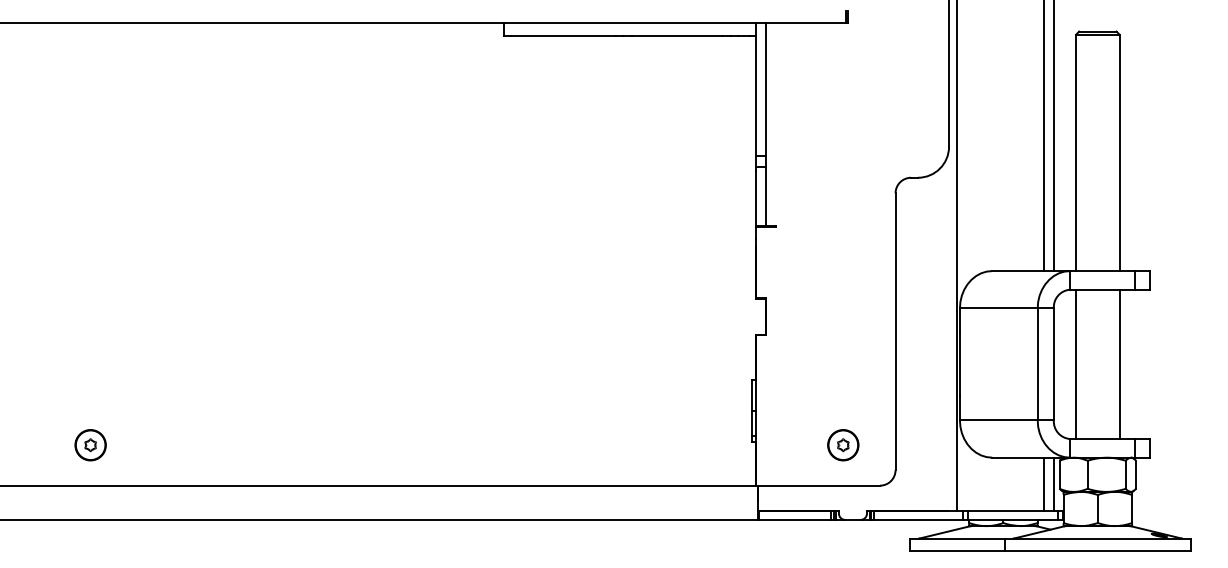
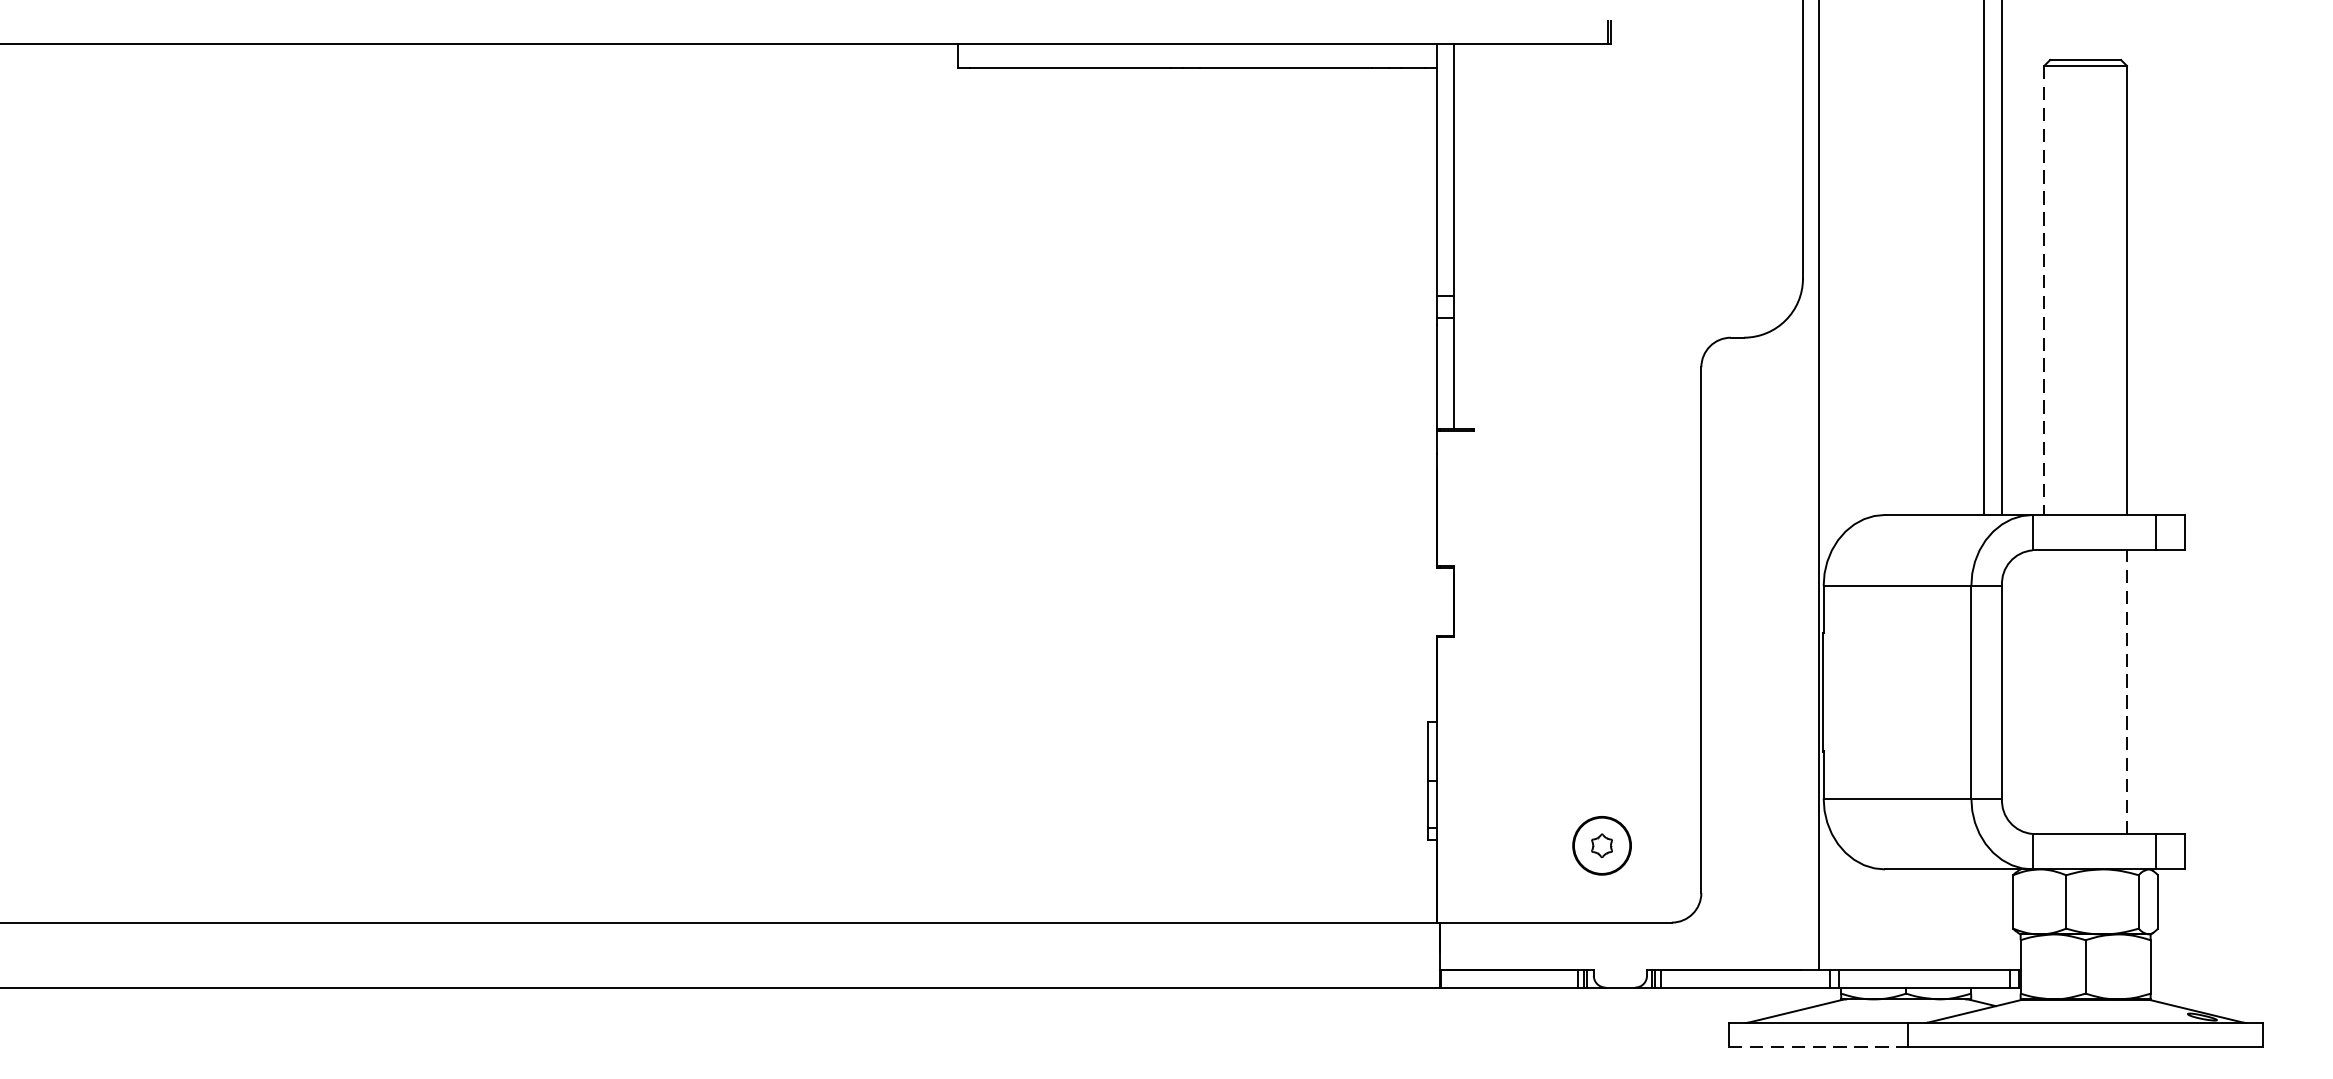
line: (1076, 153) -> (2045, 291), solid -> dashed
line: (1076, 364) -> (2045, 692), removed
line: (1119, 364) -> (2126, 692), solid -> dashed
part: (90, 445) -> (172, 846), removed
line: (1044, 483) -> (1984, 918), removed
line: (1053, 483) -> (2001, 918), removed
line: (957, 550) -> (1819, 1045), solid -> dashed

